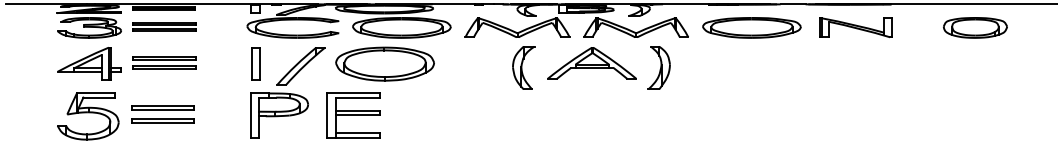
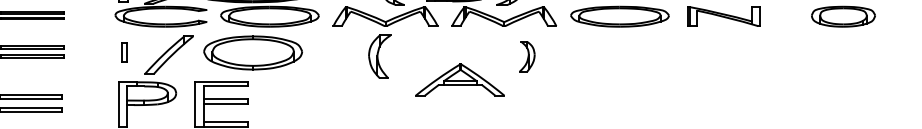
part: (255, 63) -> (123, 52), size x0.6
part: (591, 63) -> (459, 80), moved
part: (523, 67) -> (379, 56), moved
part: (658, 67) -> (526, 56), size x0.7

